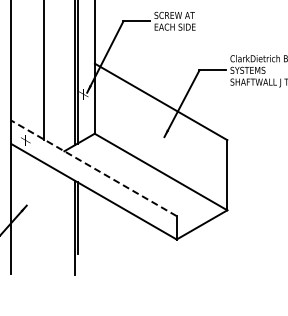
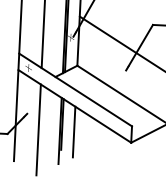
line: (93, 168) -> (75, 90), dashed -> solid
line: (44, 227) -> (38, 129), added
line: (94, 228) -> (73, 132), added

